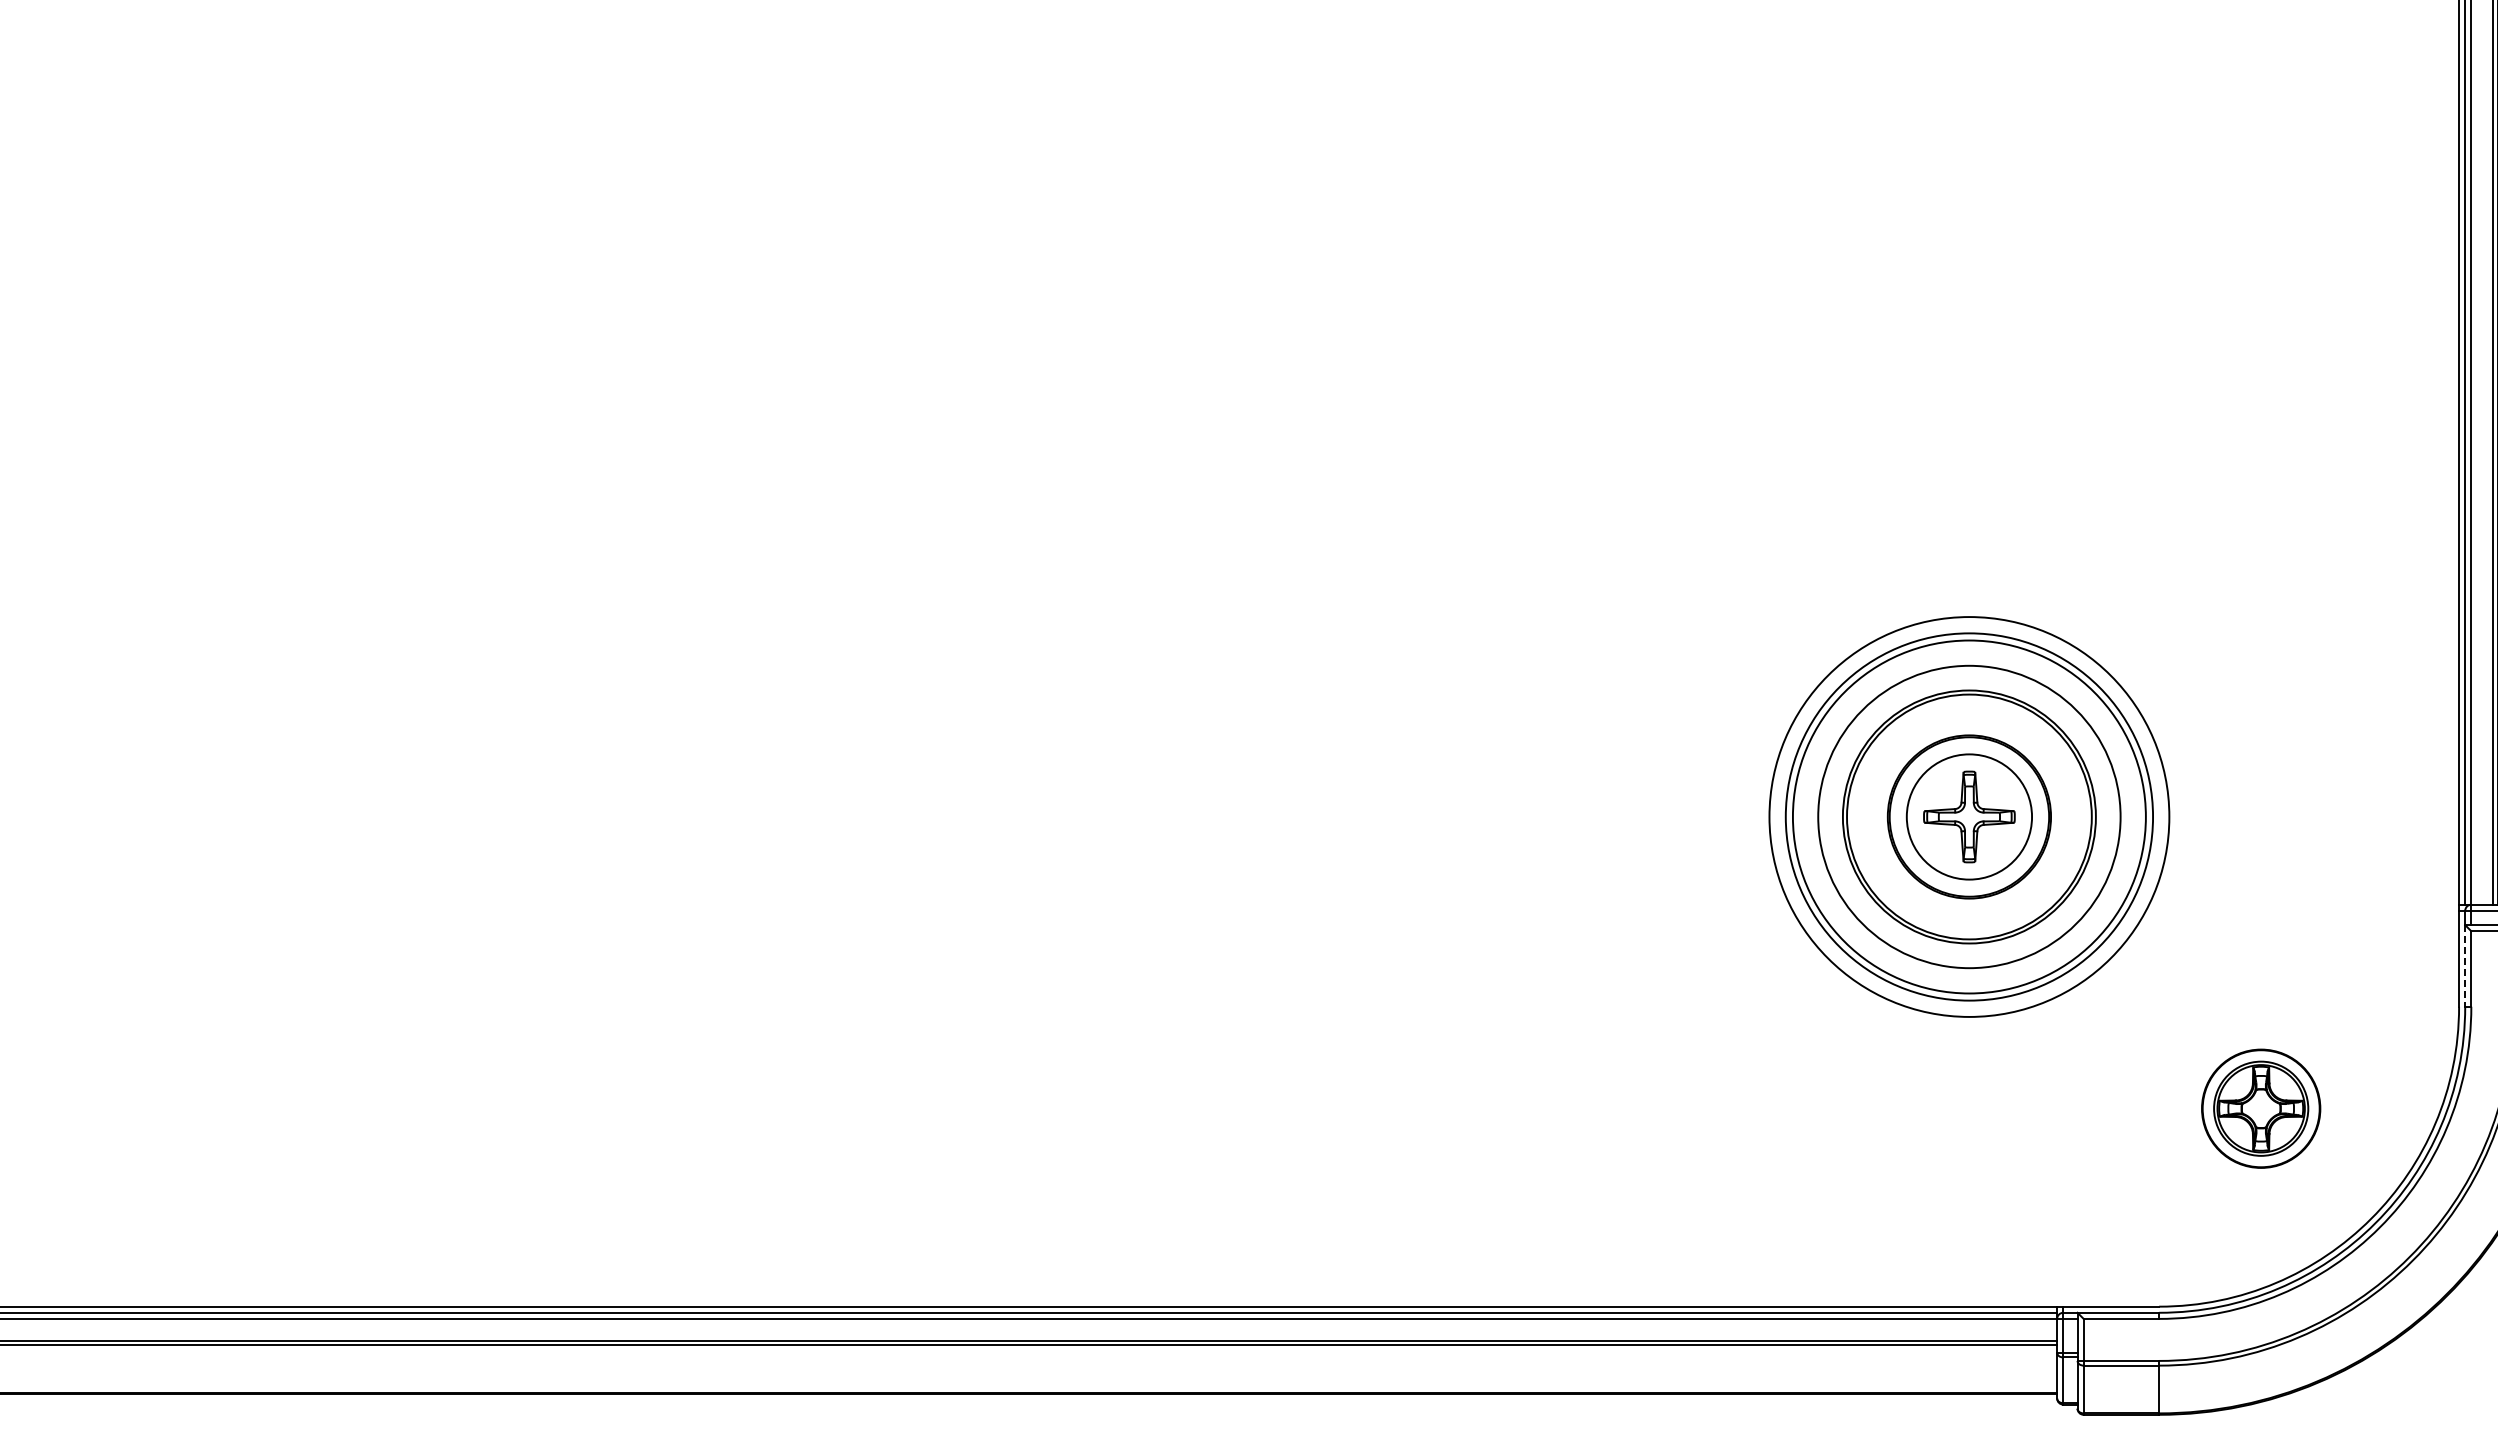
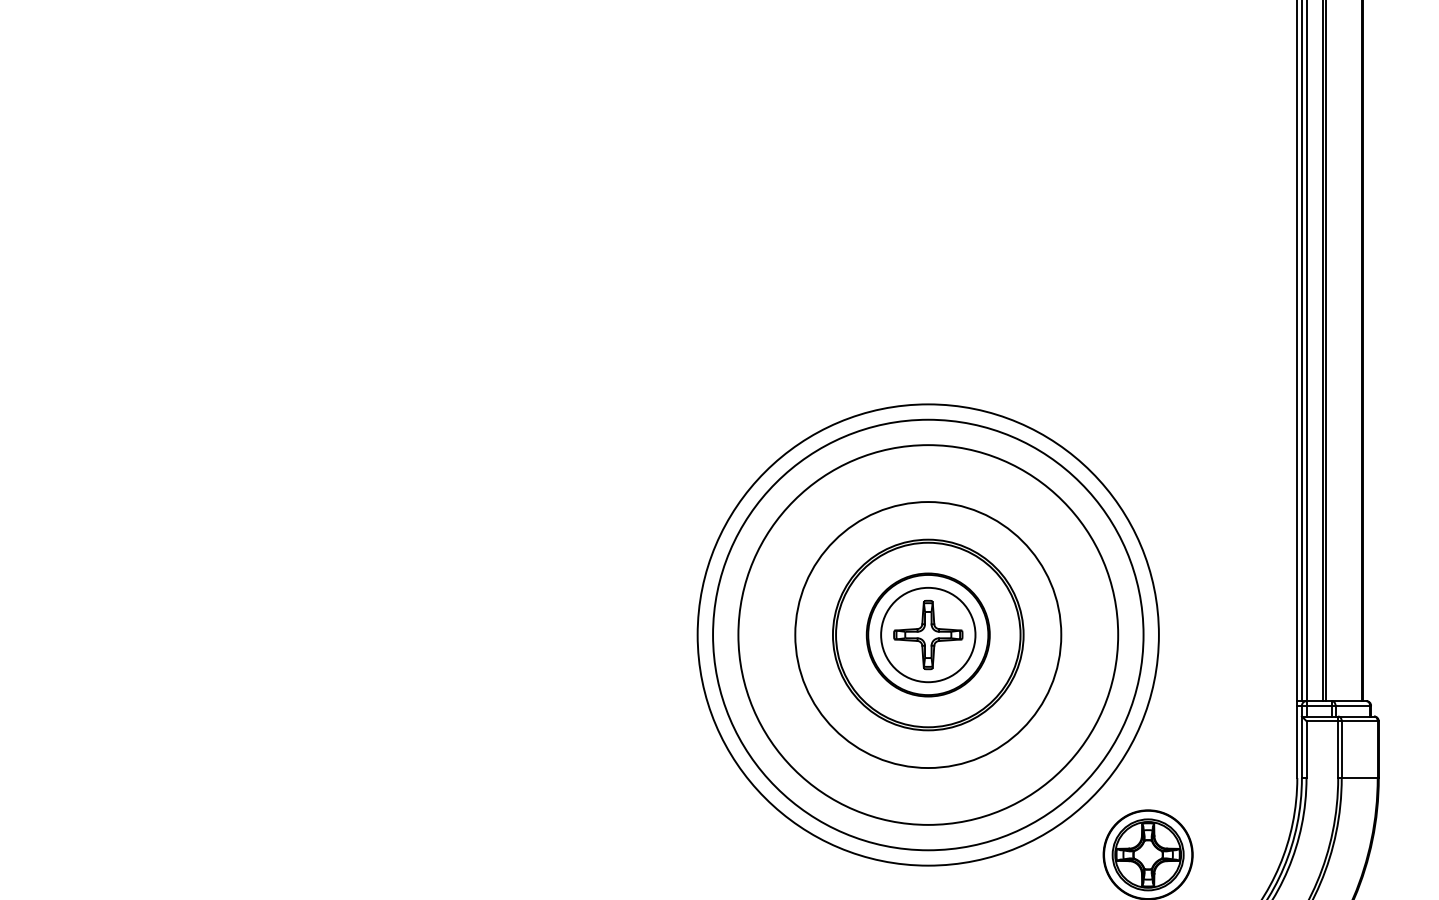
circle: (1969, 816) -> (928, 634), size x1.43
circle: (1969, 816) -> (928, 634), size x1.67
circle: (1969, 816) -> (928, 634), size x1.67
line: (2465, 965) -> (1302, 746), dashed -> solid

